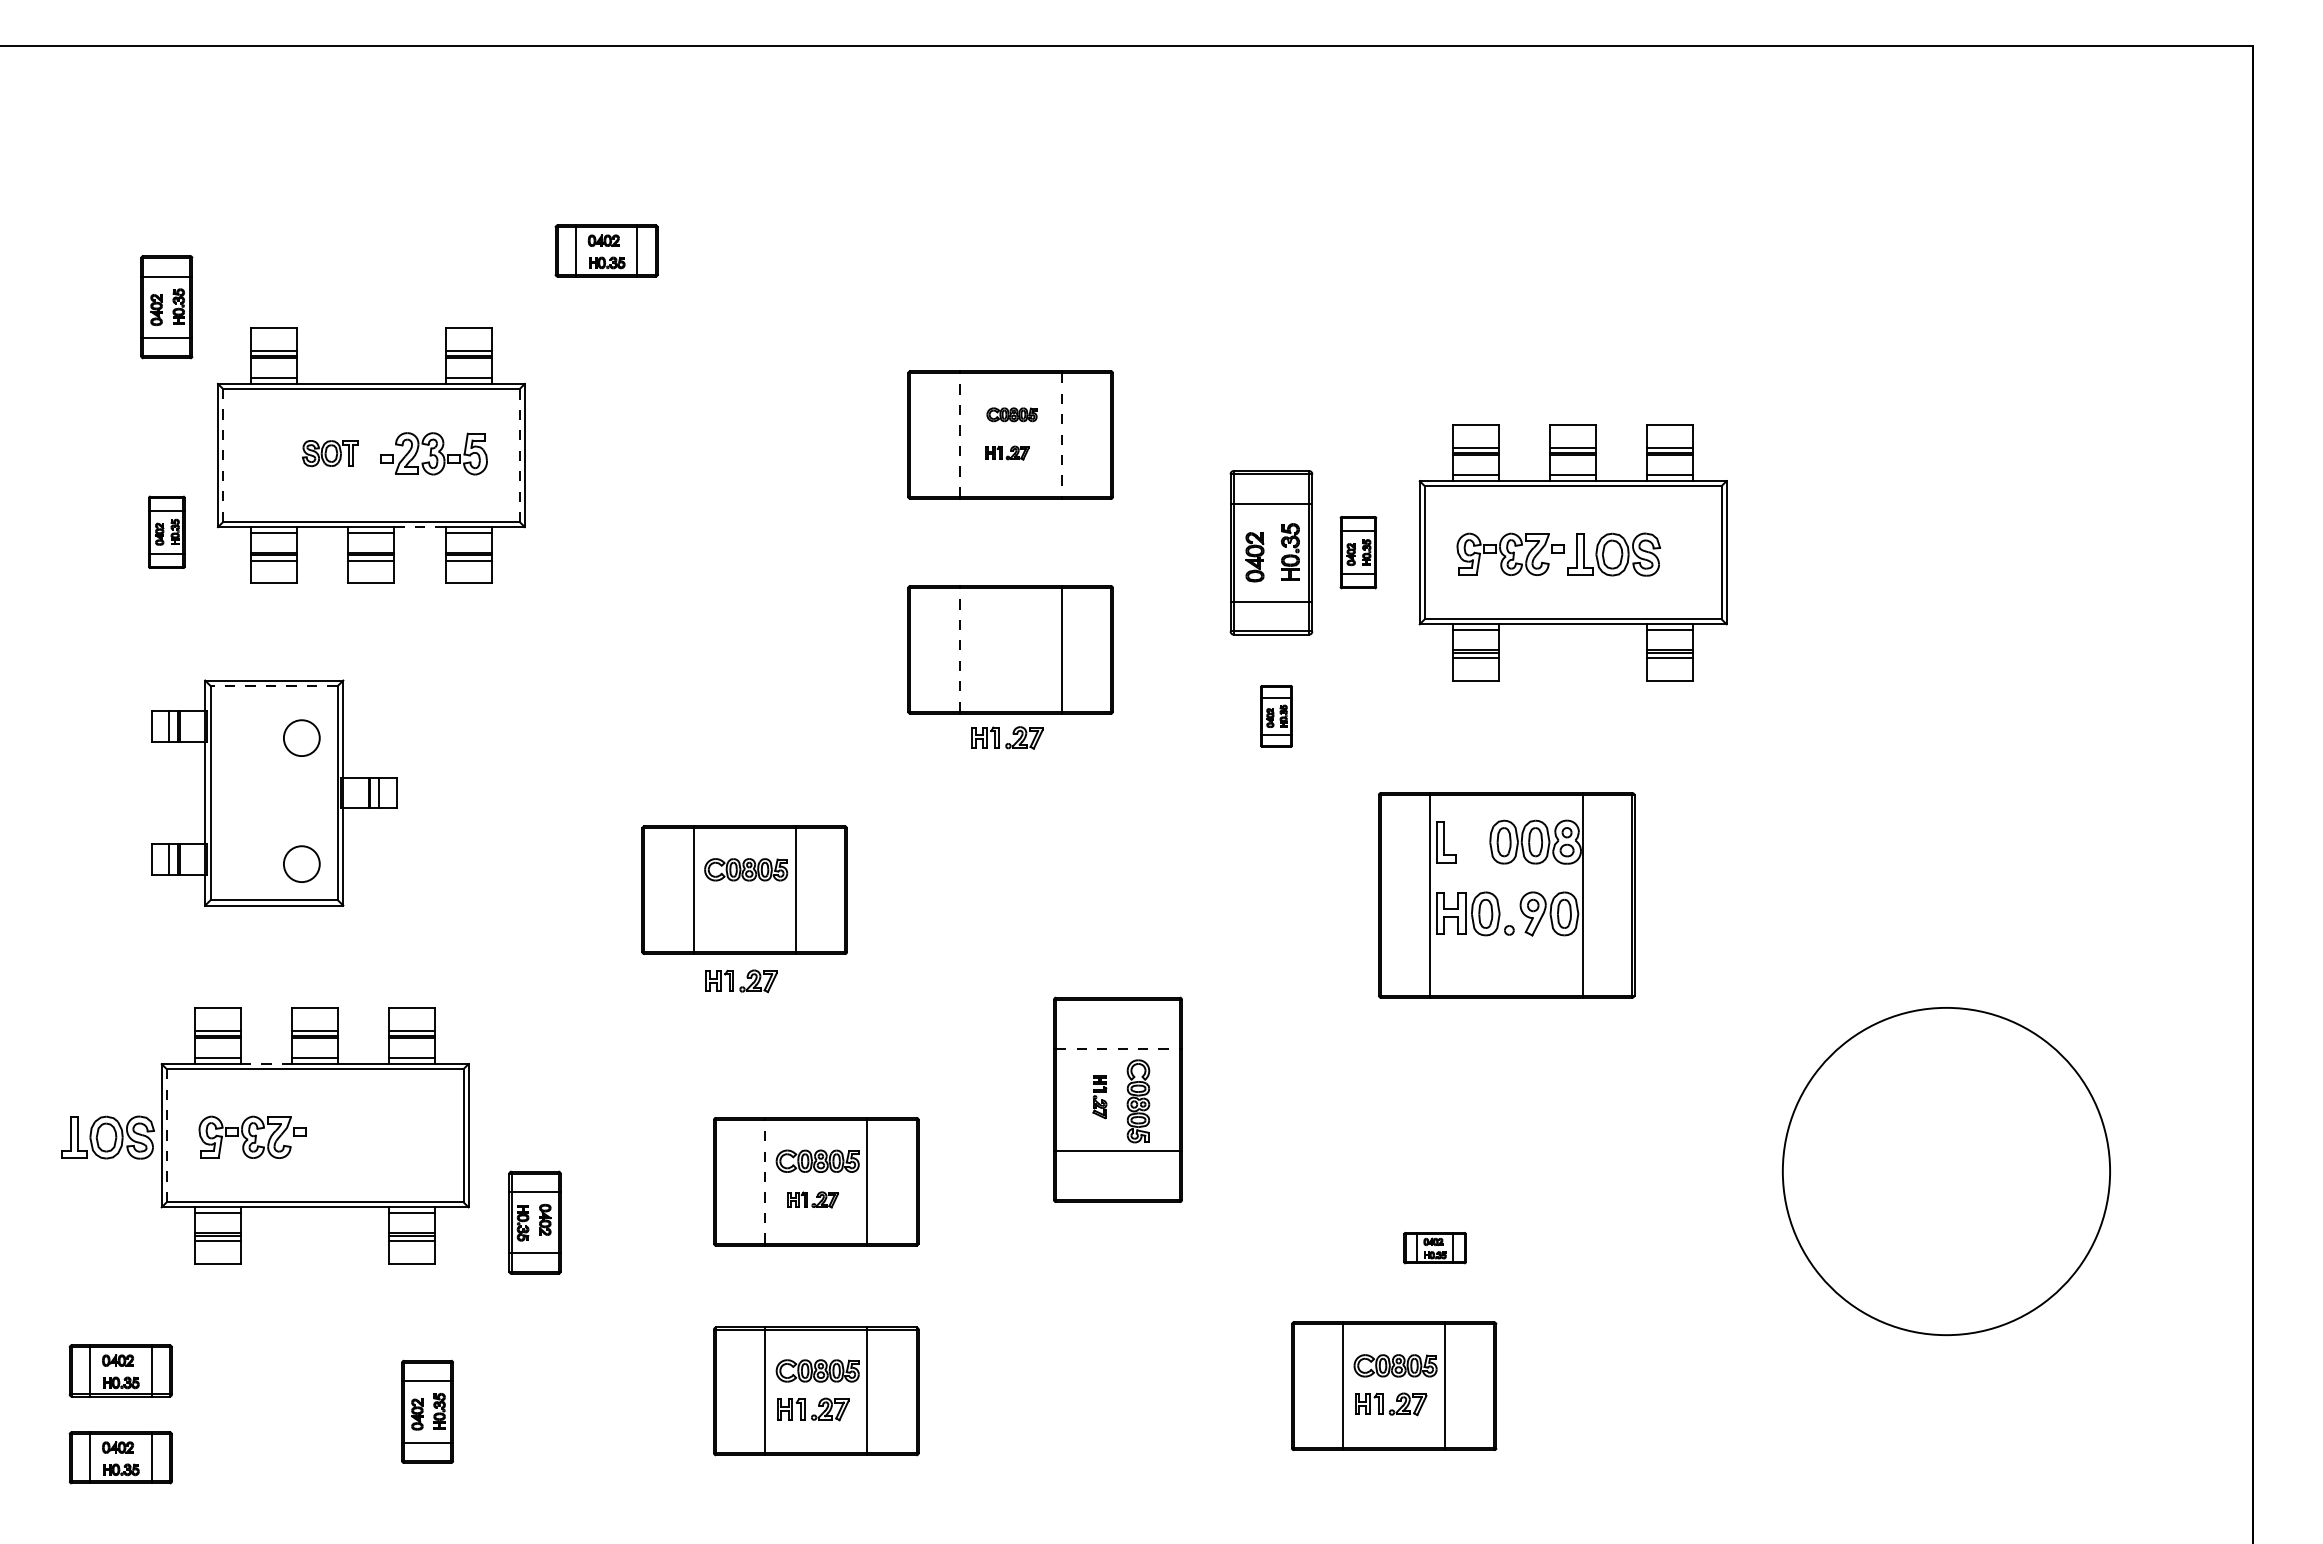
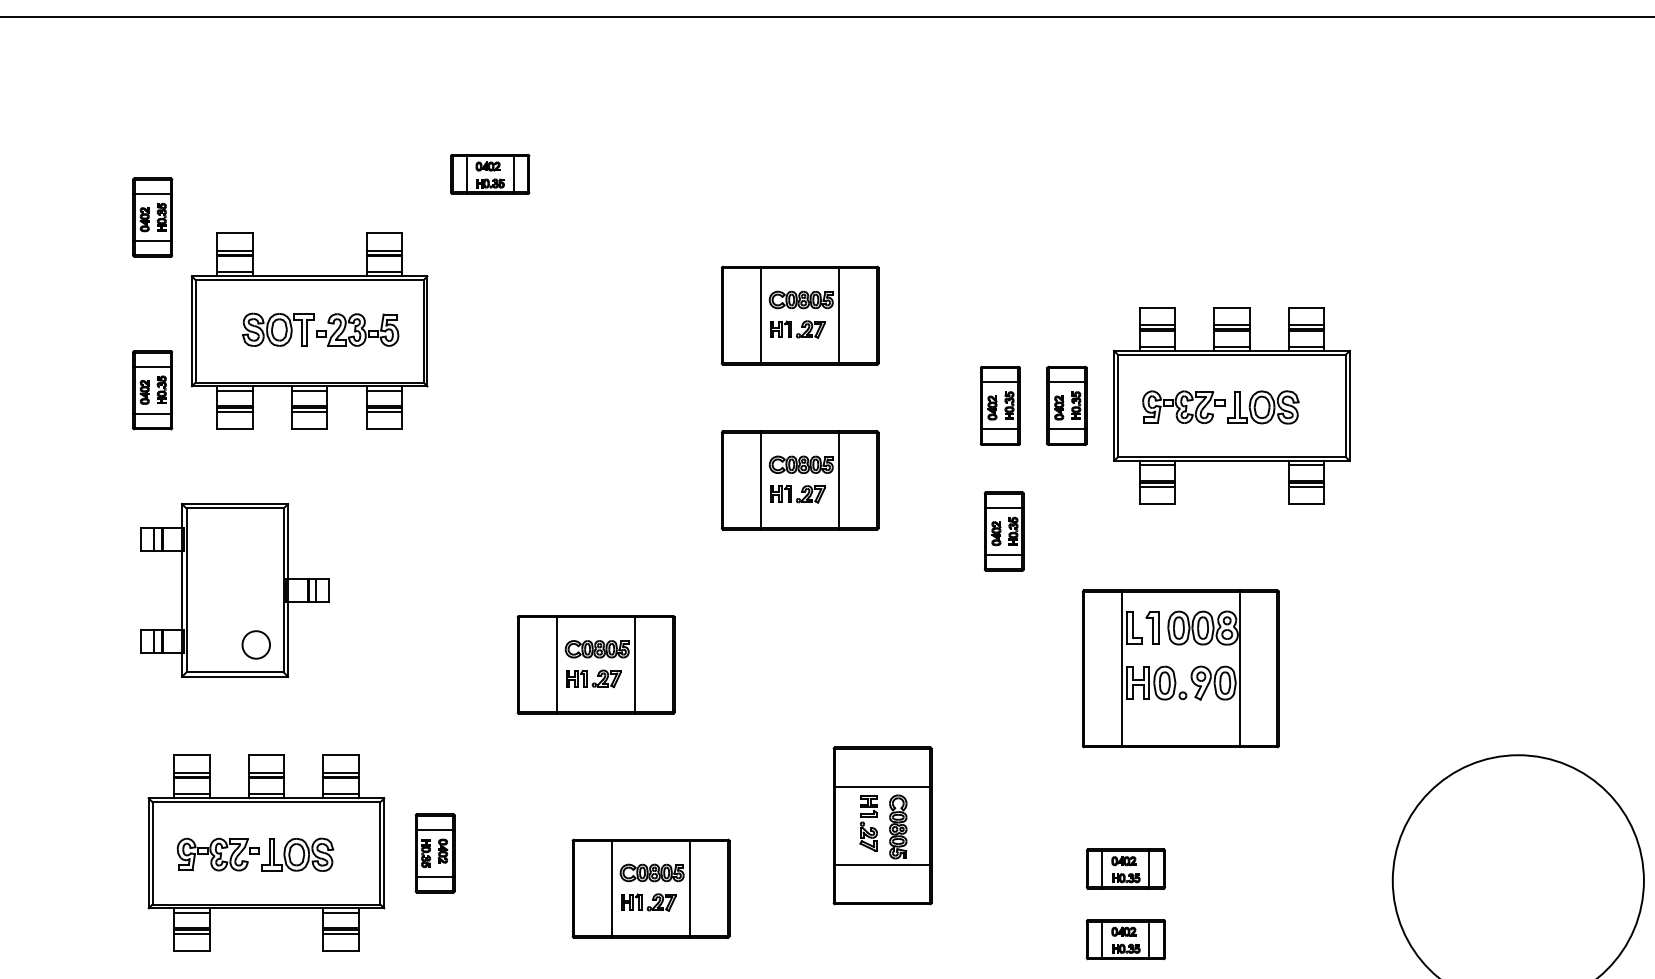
part: (1011, 414) -> (800, 299), size x1.67
line: (959, 435) -> (760, 315), dashed -> solid
line: (1061, 435) -> (839, 315), dashed -> solid
part: (1007, 452) -> (797, 329), size x1.67
part: (330, 453) -> (278, 329), size x1.67
line: (222, 455) -> (195, 331), dashed -> solid
line: (519, 455) -> (423, 331), dashed -> solid
line: (420, 527) -> (347, 386), dashed -> solid
part: (166, 532) -> (152, 390), size x1.43
part: (1271, 552) -> (1000, 405), size x0.62
part: (1358, 552) -> (1067, 405), size x1.43
part: (1011, 629) -> (800, 464), added
line: (959, 649) -> (760, 480), dashed -> solid
line: (273, 686) -> (234, 508), dashed -> solid
part: (1276, 716) -> (1004, 531), size x1.67
circle: (301, 737) -> (256, 547), removed
part: (1007, 737) -> (797, 494), moved
part: (1469, 841) -> (1152, 627), added
part: (741, 981) -> (593, 678), moved
line: (1118, 1048) -> (882, 786), dashed -> solid
line: (266, 1064) -> (229, 798), dashed -> solid
part: (1099, 1096) -> (868, 823), size x1.67
line: (166, 1135) -> (152, 853), dashed -> solid
part: (107, 1137) -> (297, 854), moved
part: (1434, 1155) -> (1125, 868), added
line: (765, 1181) -> (612, 888), dashed -> solid
part: (813, 1199) -> (648, 902), size x1.43
part: (534, 1222) -> (434, 853), moved
part: (1434, 1247) -> (1125, 939), size x1.67

